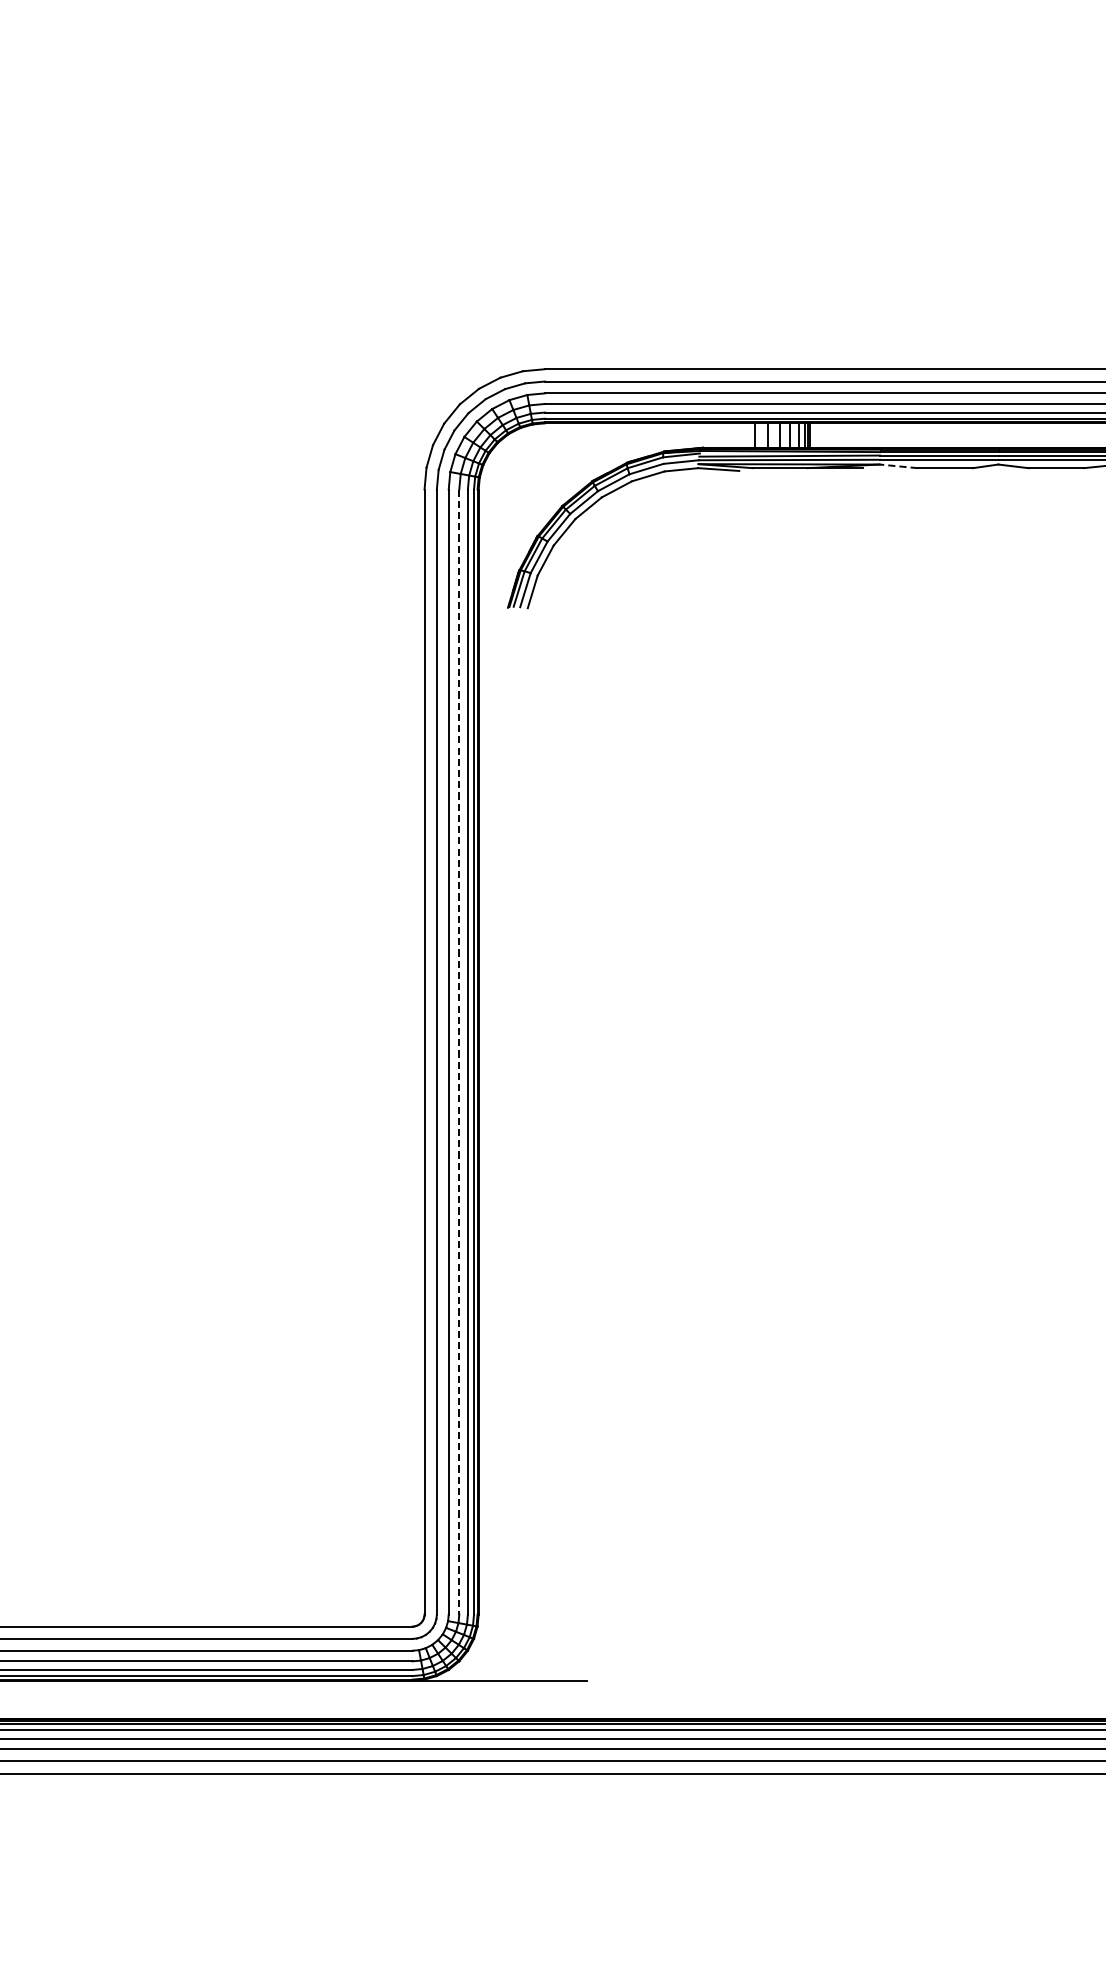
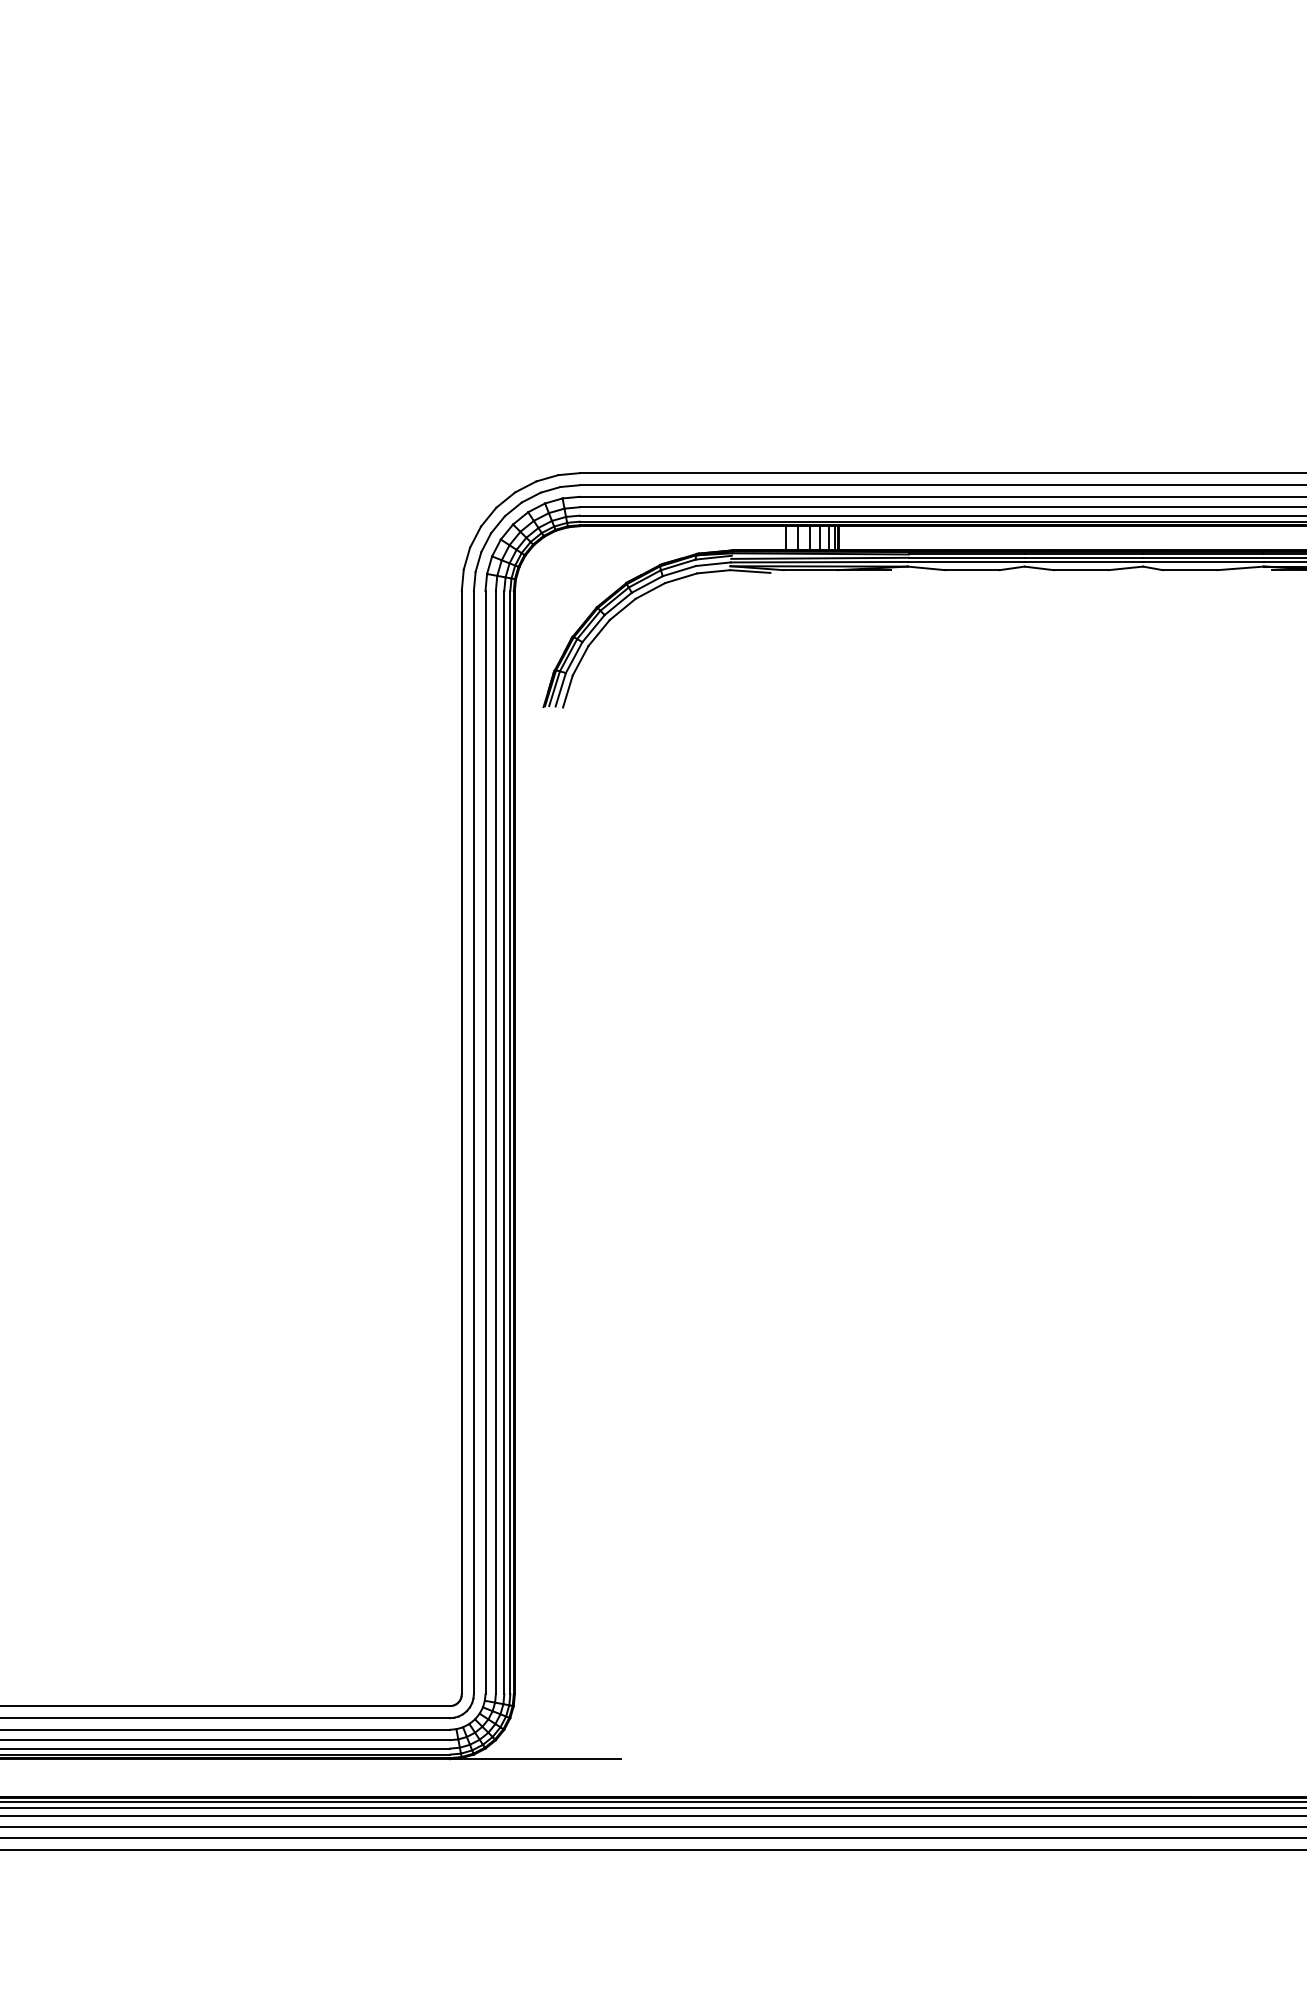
line: (898, 466) -> (926, 568), dashed -> solid
line: (458, 1051) -> (495, 1142), dashed -> solid

